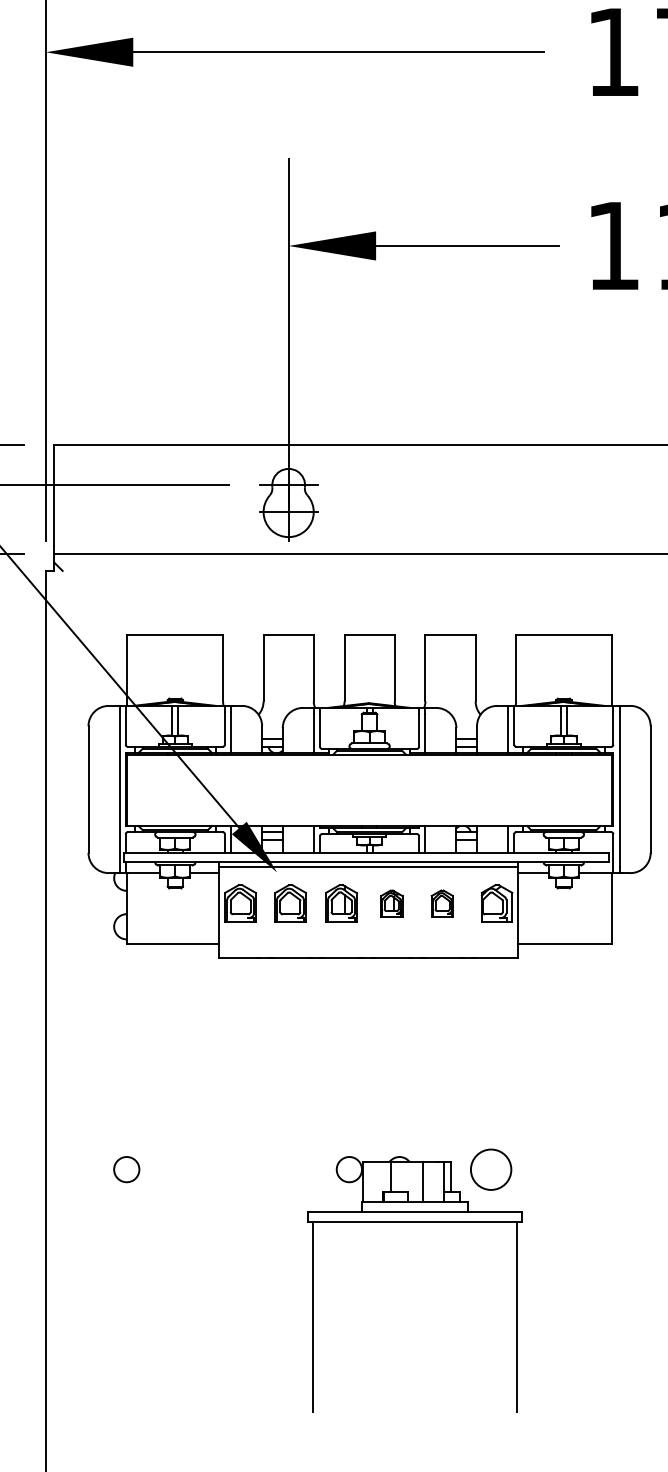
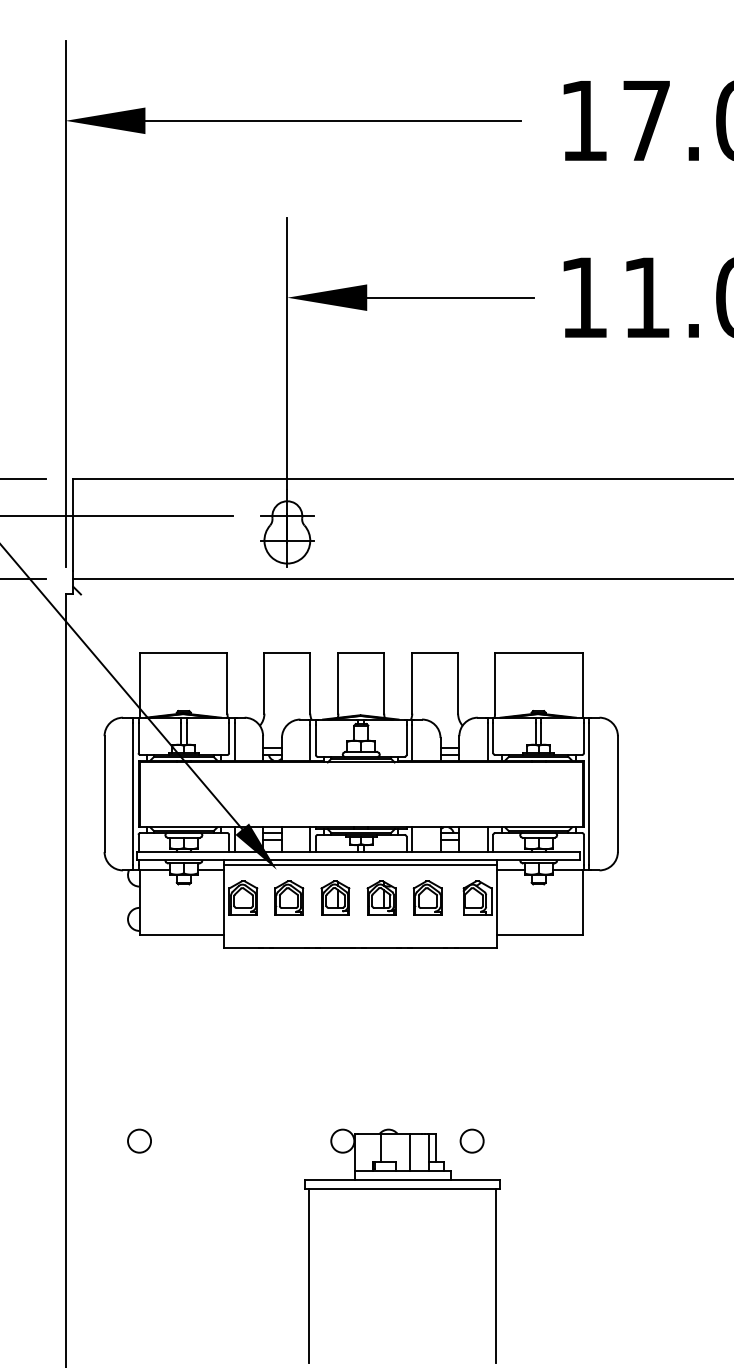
part: (391, 902) -> (381, 897), size x1.43
part: (442, 902) -> (427, 897), size x1.43
circle: (490, 1168) -> (471, 1140), size x0.62

